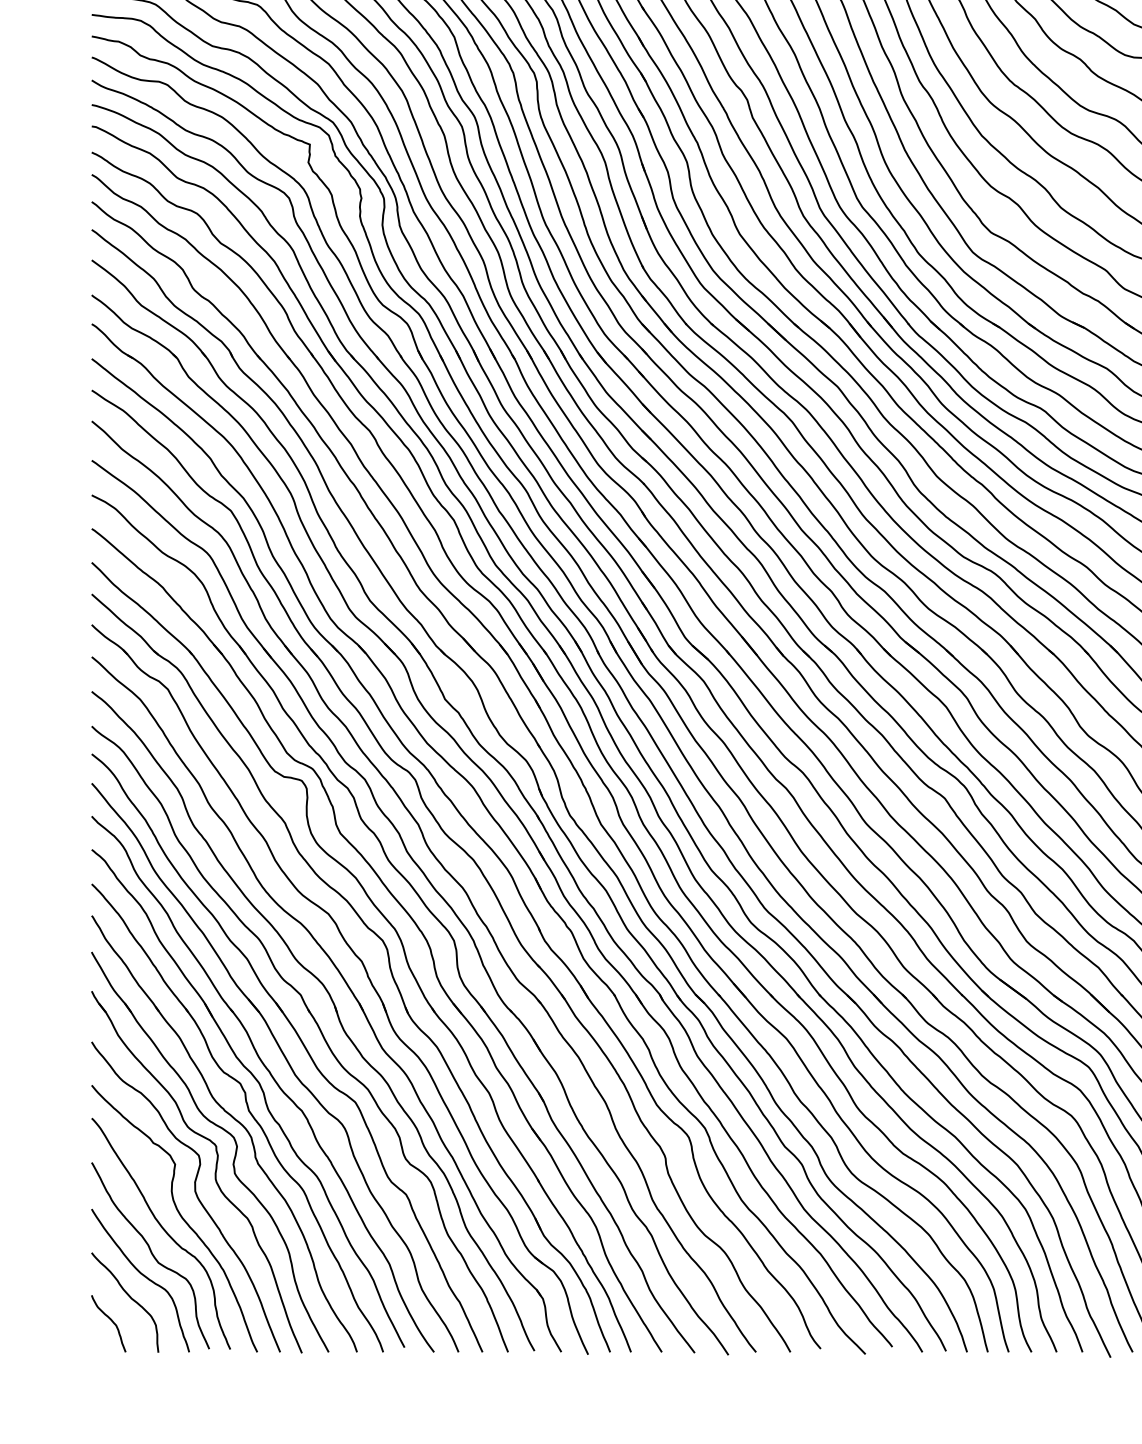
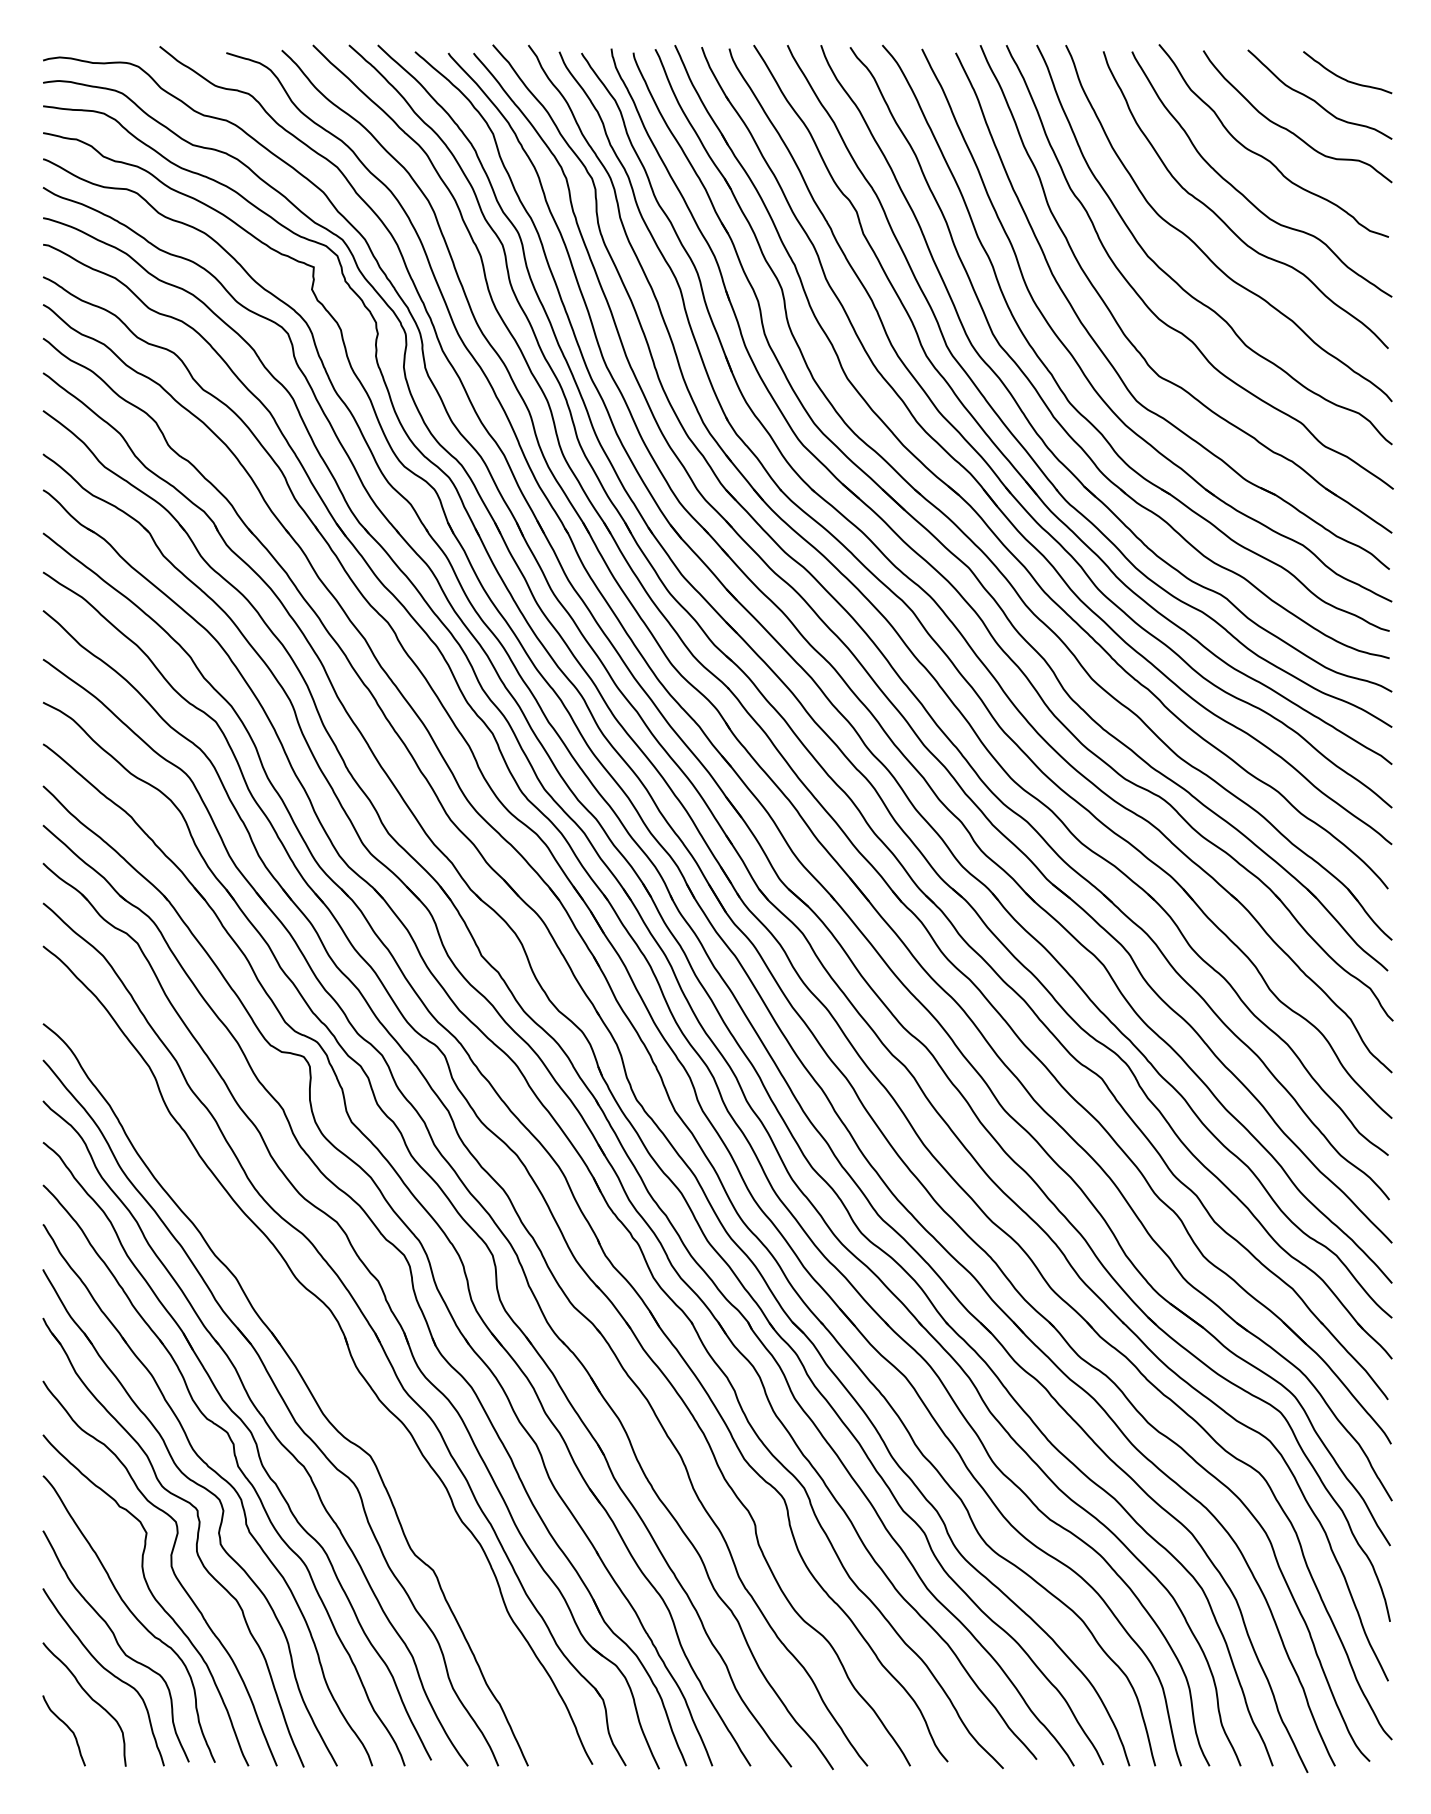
part: (319, 1030) -> (325, 1366), removed

